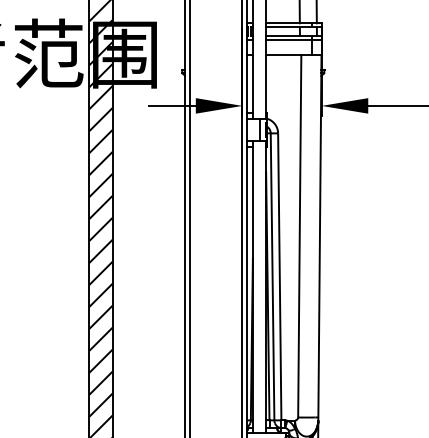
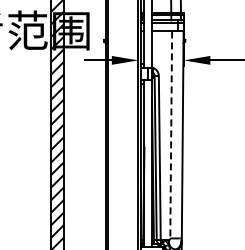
line: (300, 237) -> (171, 135), solid -> dashed

